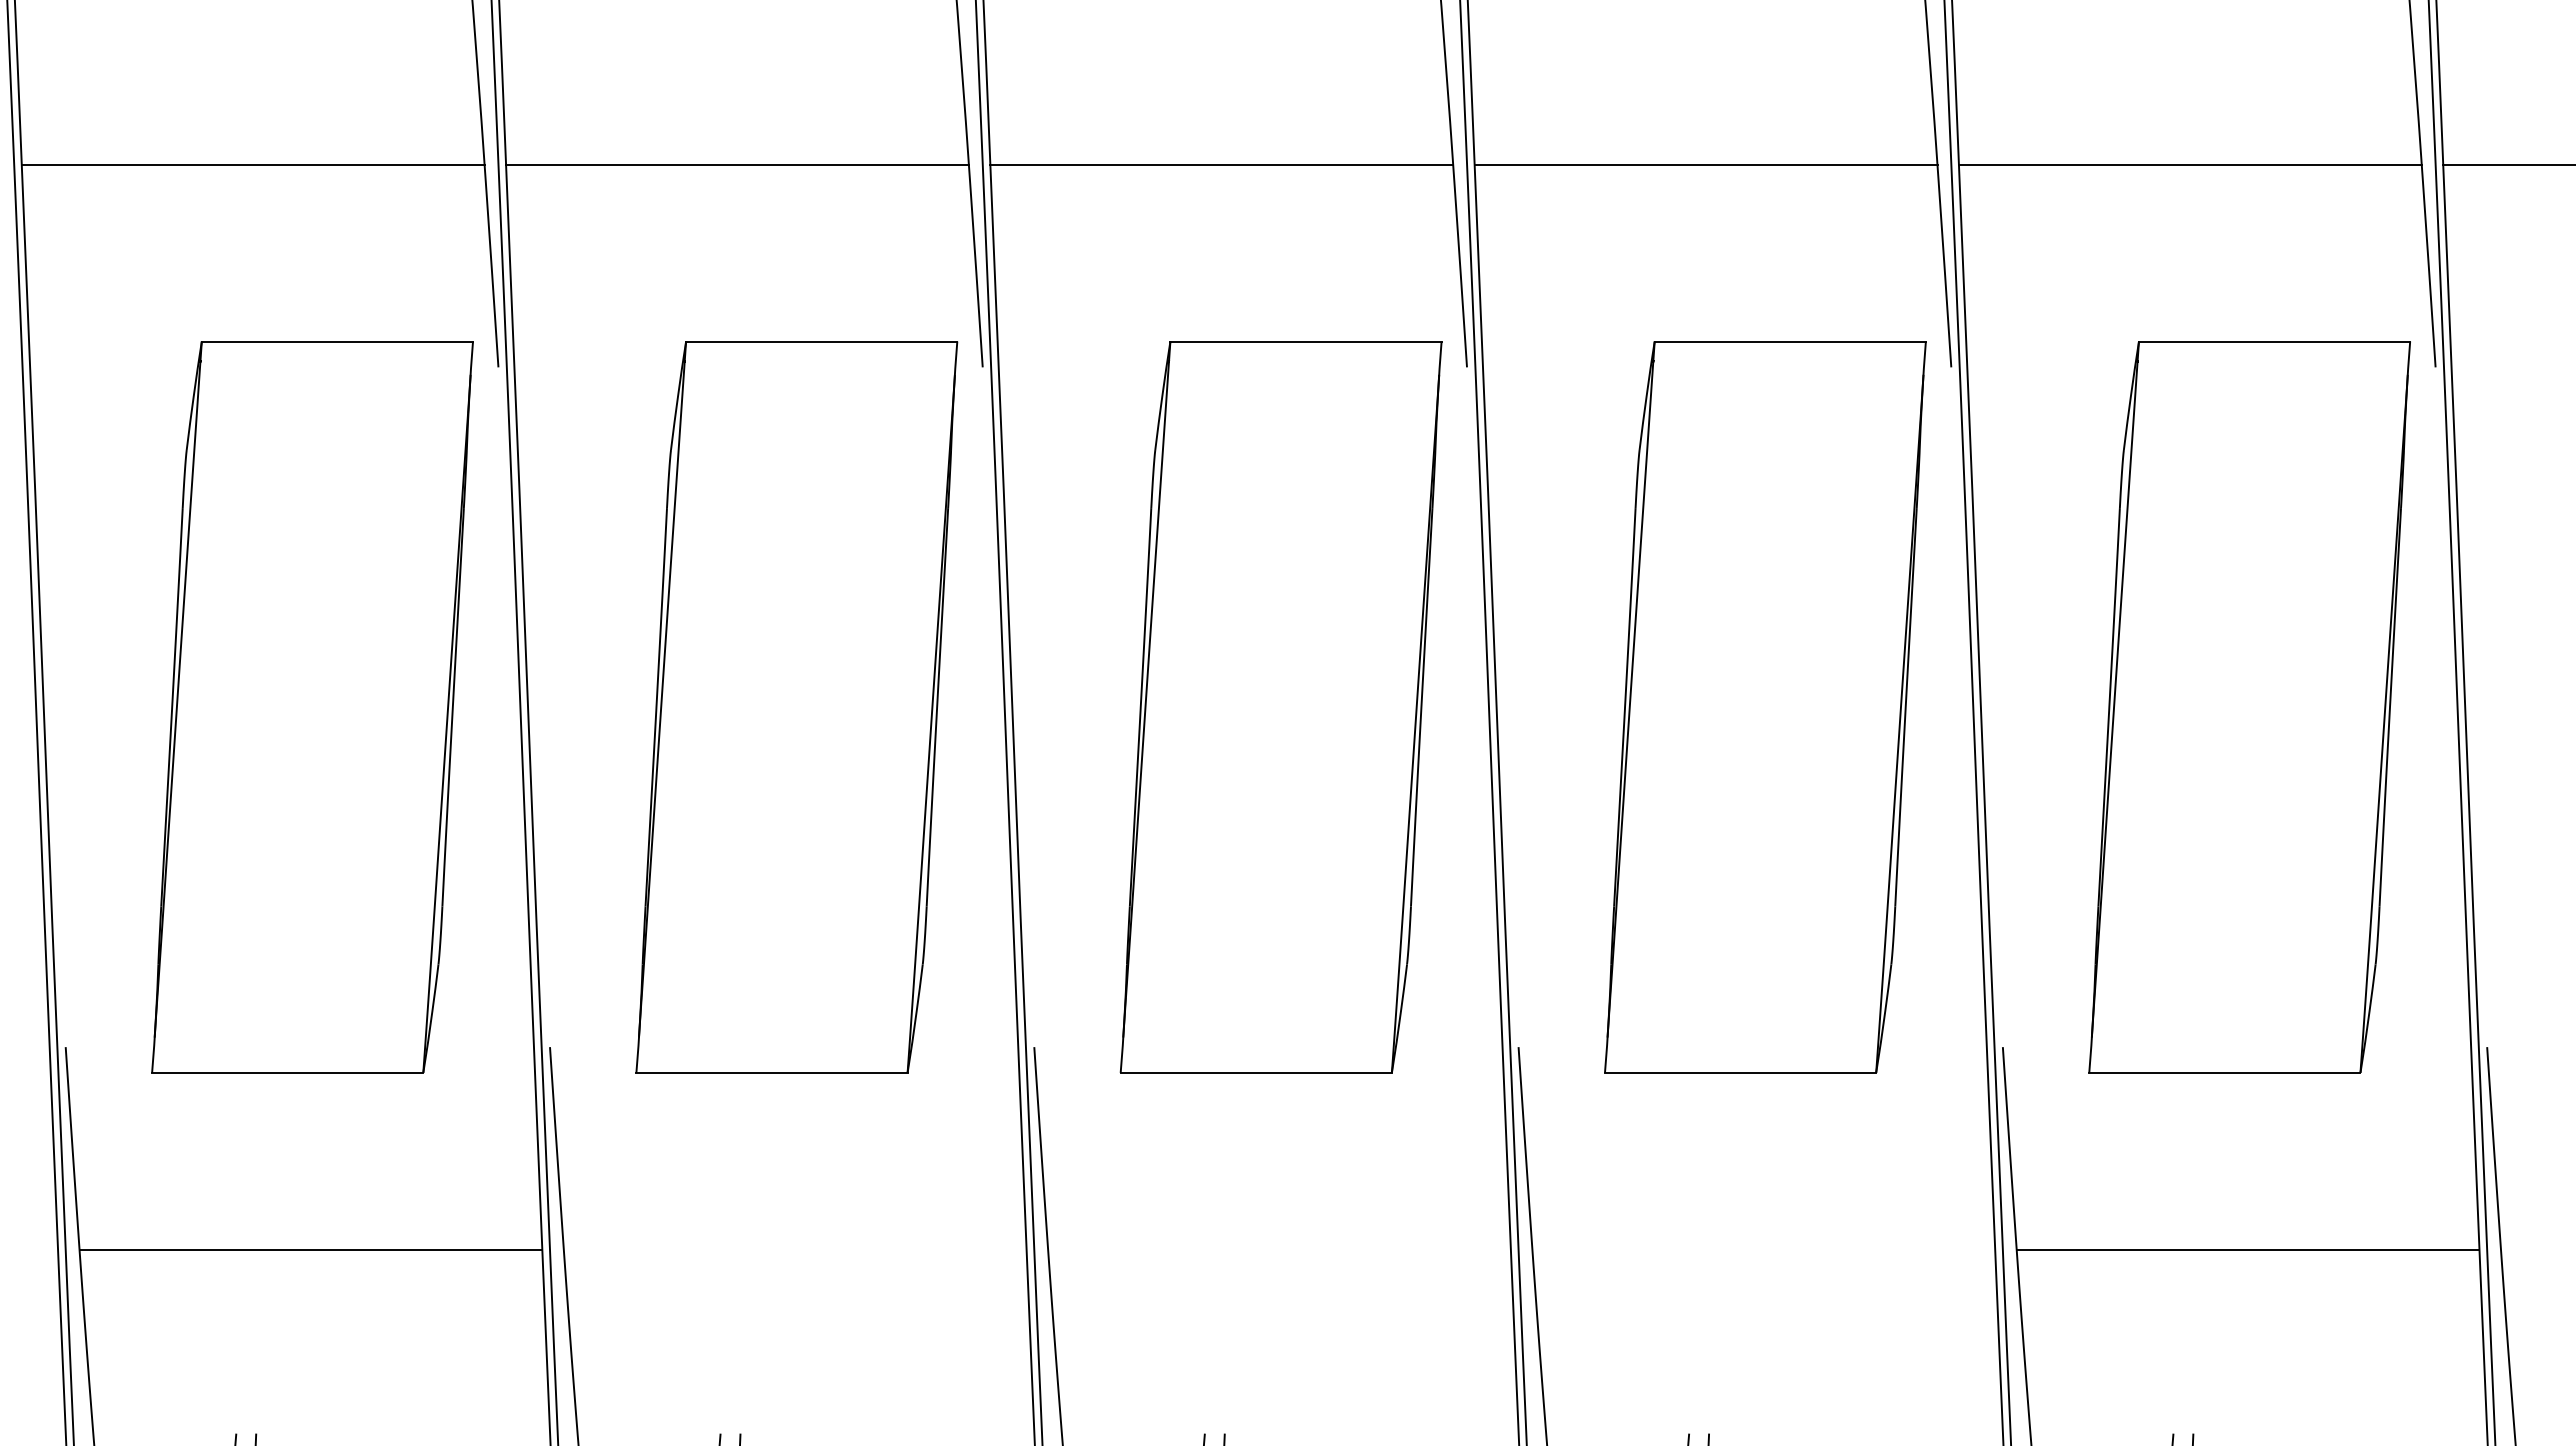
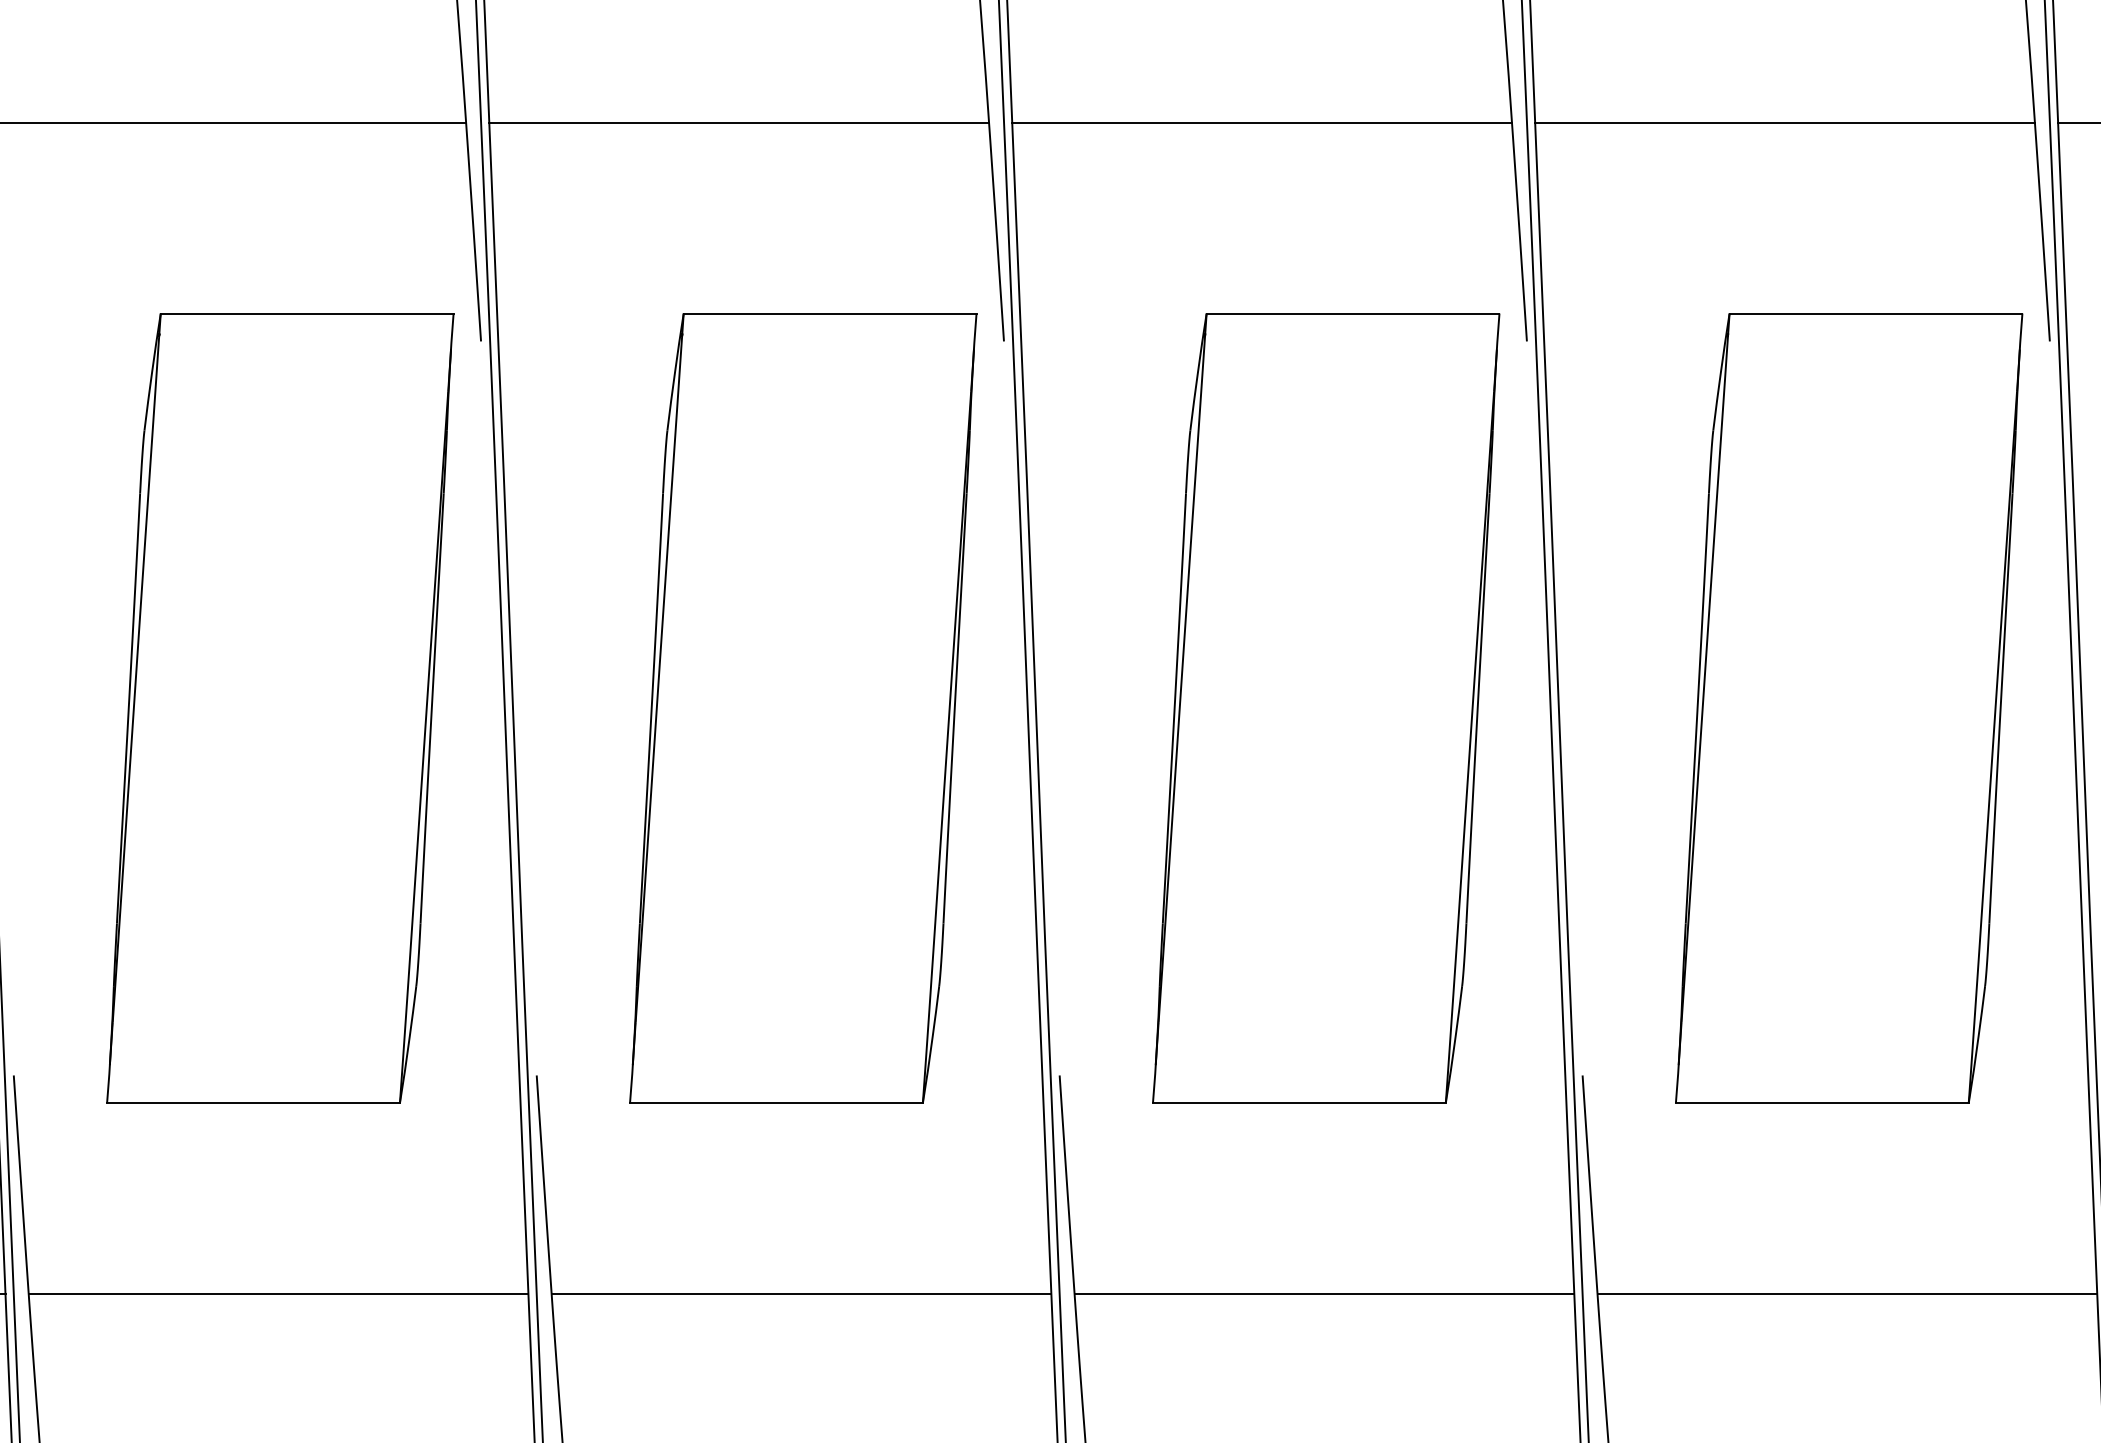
line: (794, 1249) -> (277, 1293), added
line: (1279, 1249) -> (801, 1293), added
line: (1763, 1249) -> (1324, 1293), added

